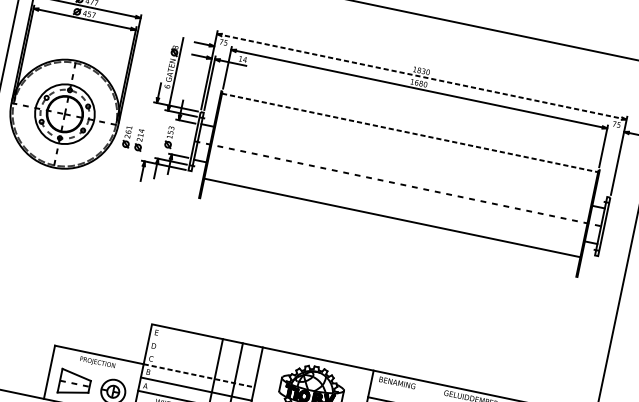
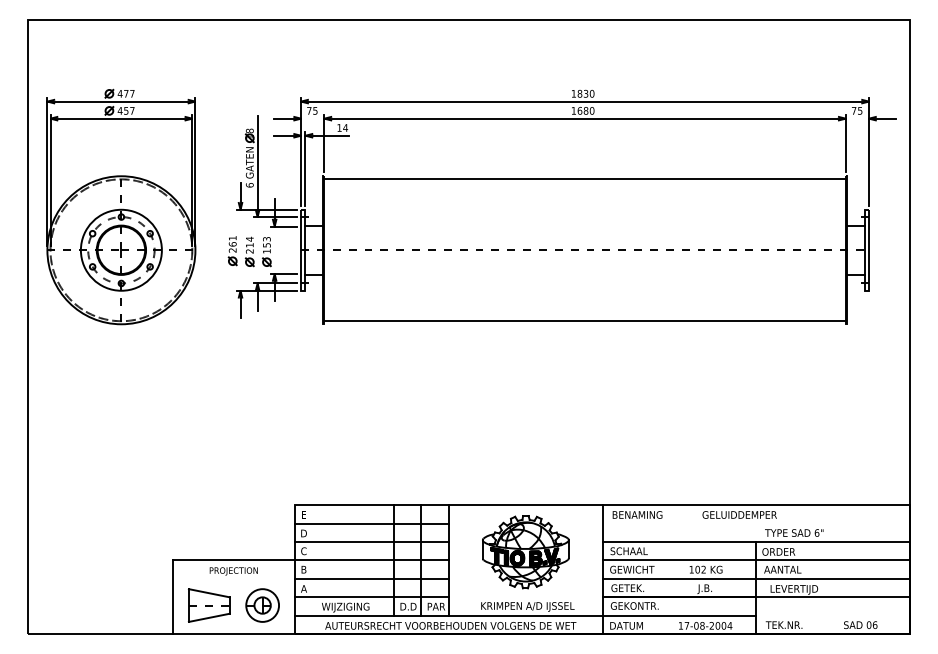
line: (422, 76) -> (585, 101), dashed -> solid
line: (410, 133) -> (585, 179), dashed -> solid
part: (132, 138) -> (240, 251), moved
line: (391, 218) -> (584, 321), moved
line: (204, 349) -> (372, 523), added
line: (202, 362) -> (372, 542), added
line: (199, 375) -> (372, 560), dashed -> solid

